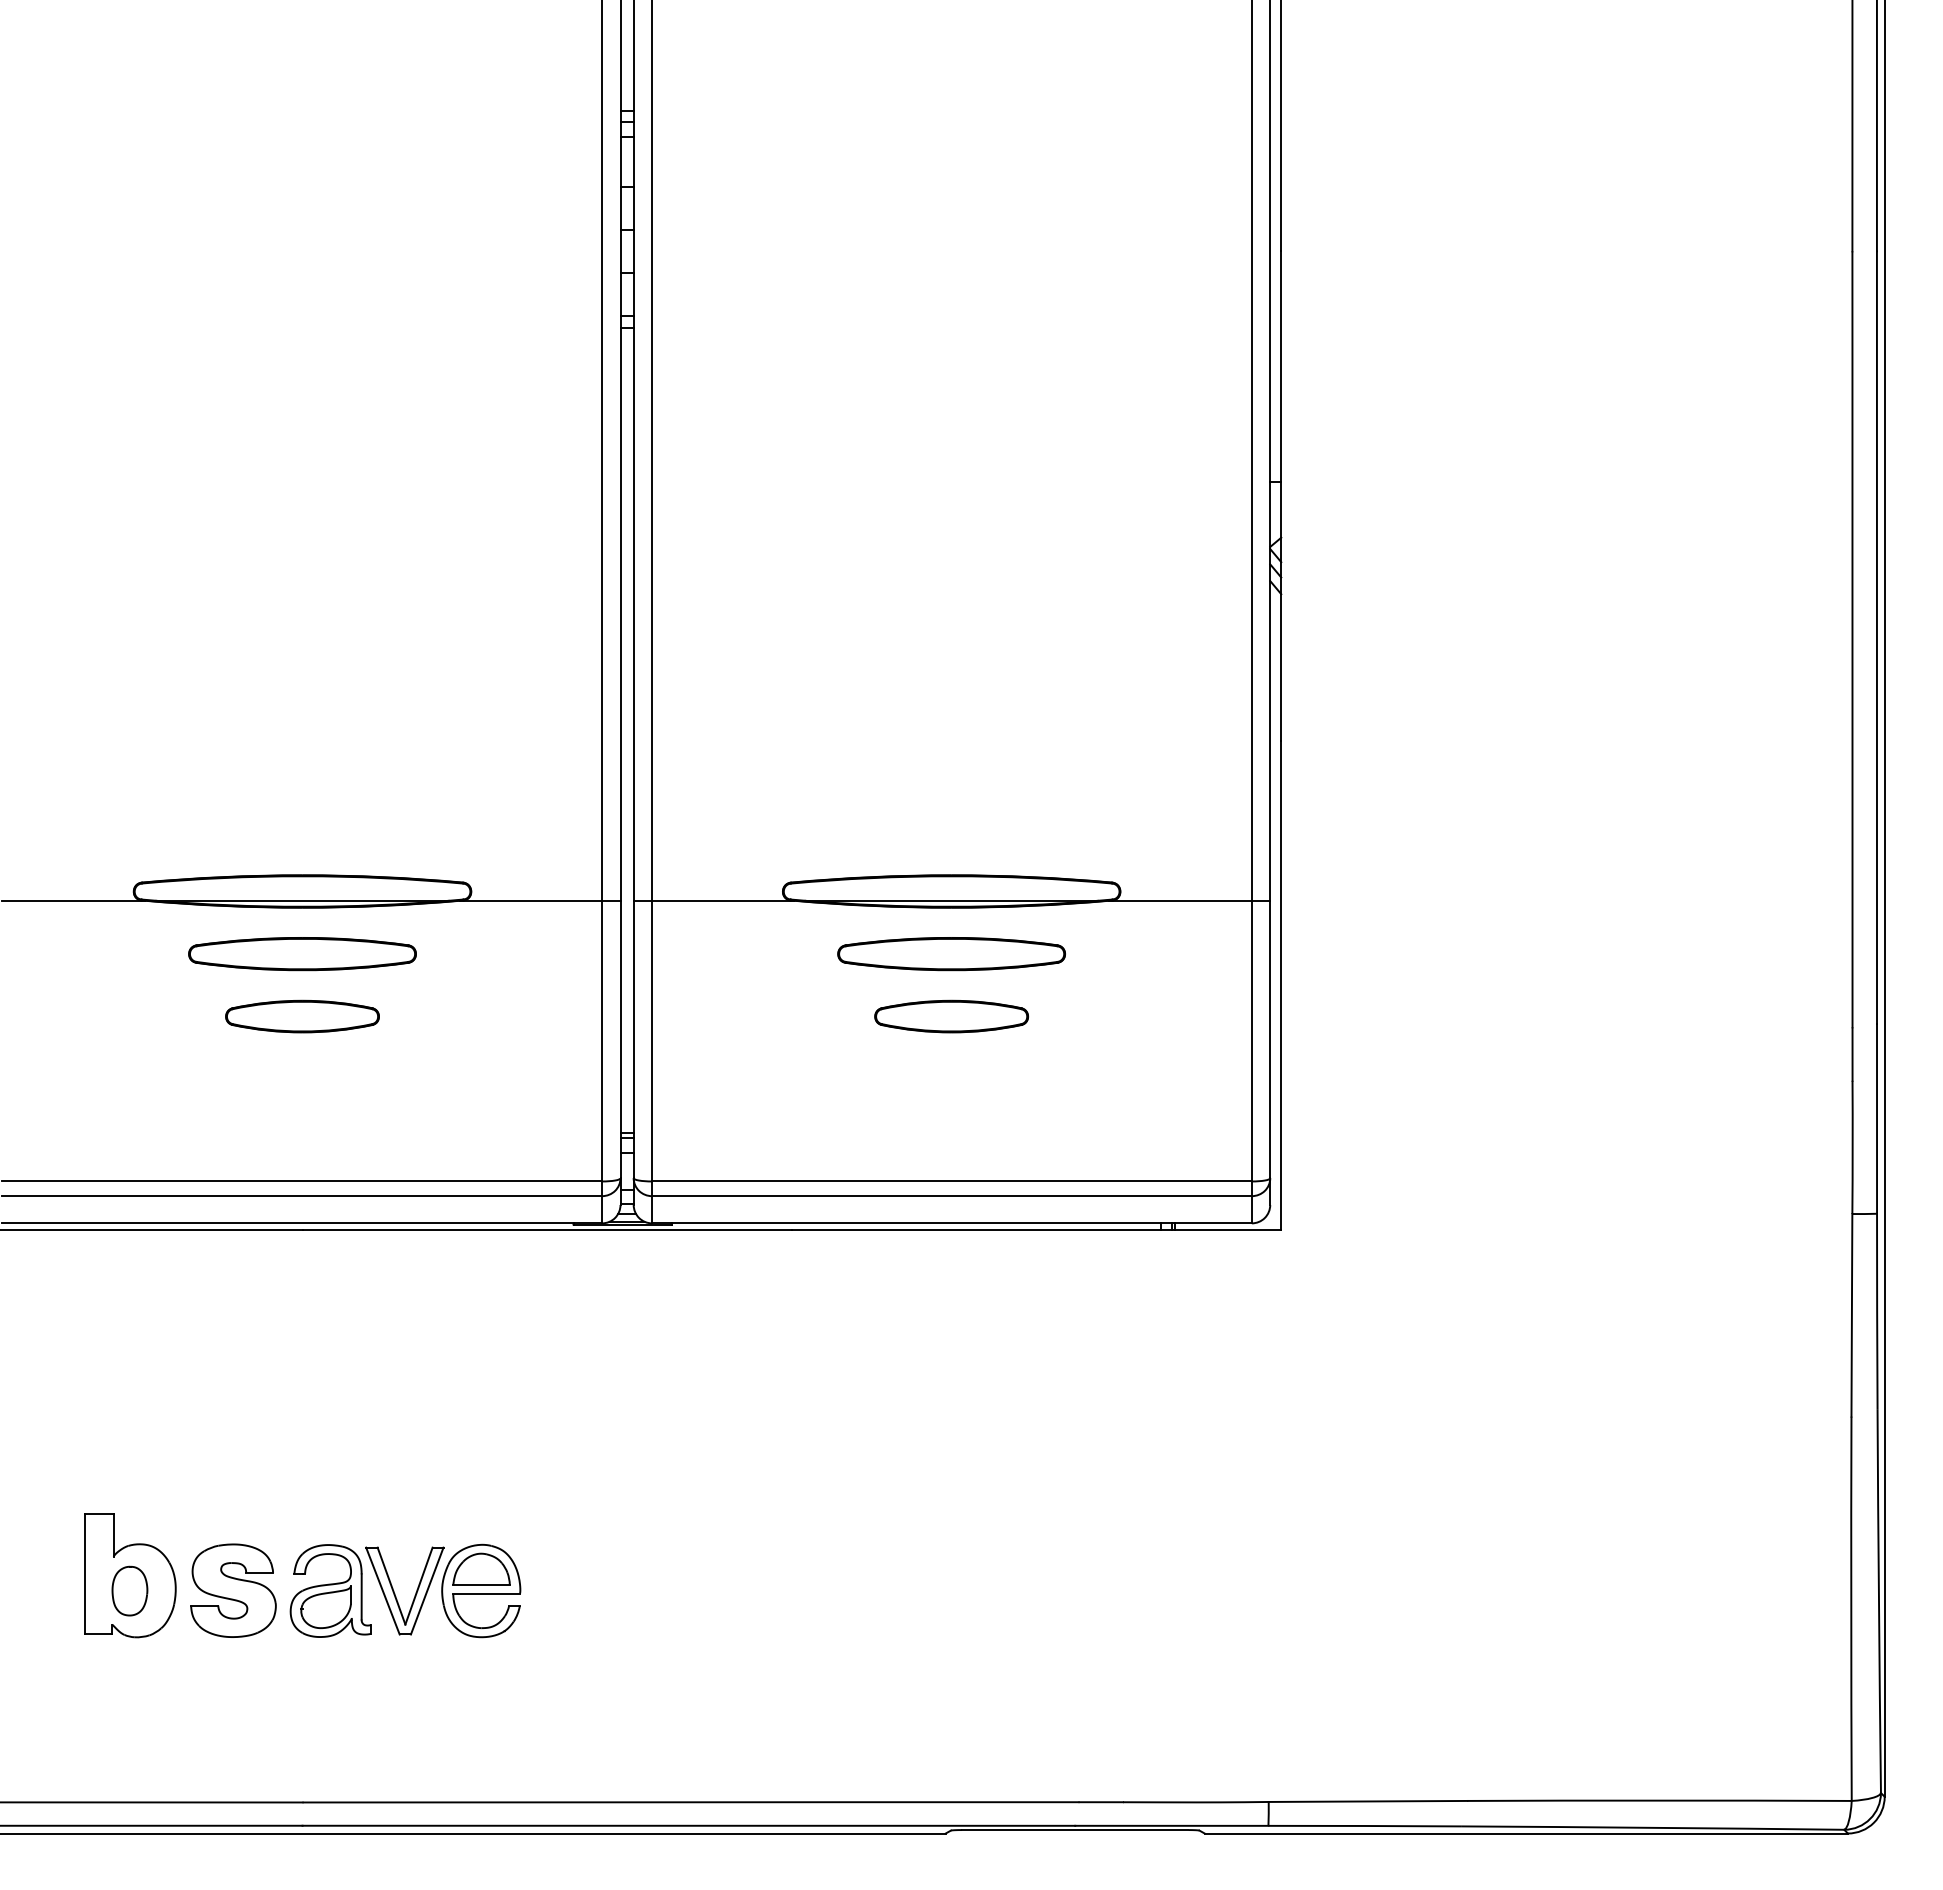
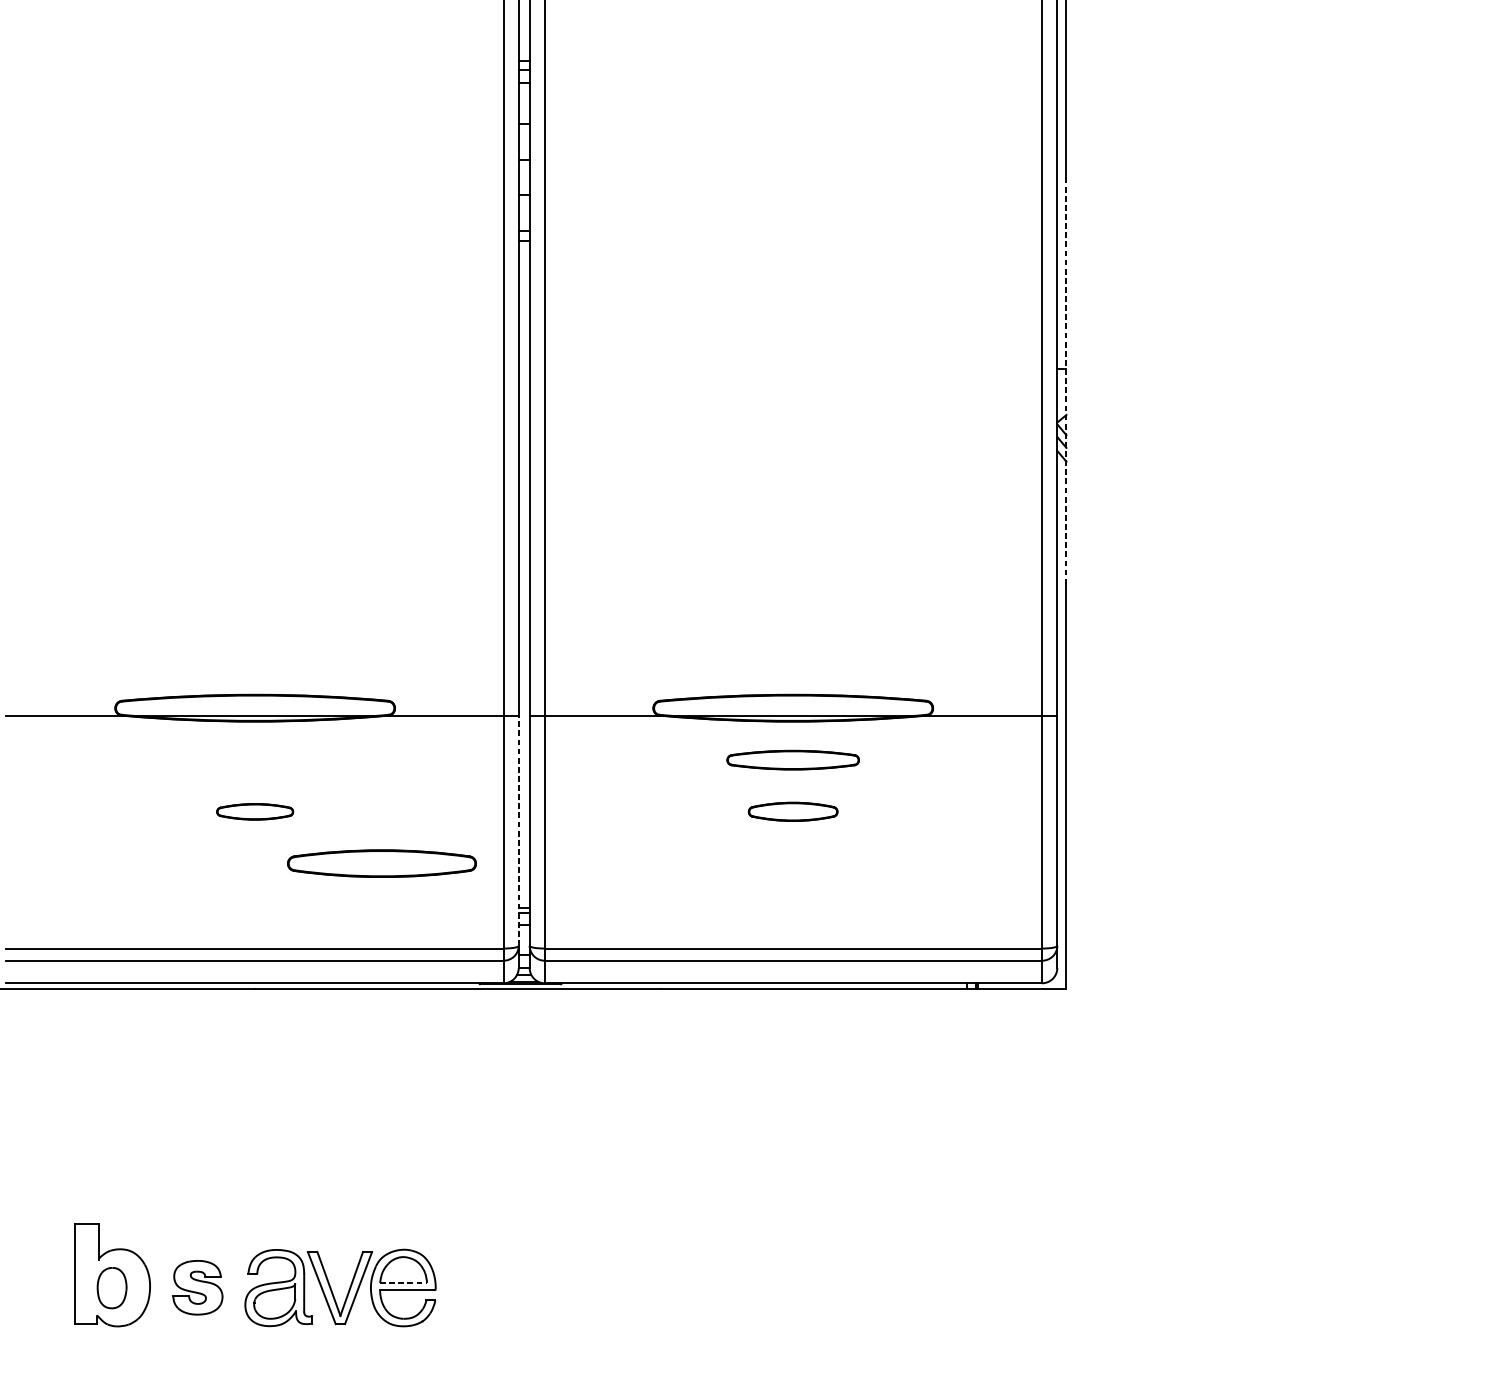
line: (1281, 496) -> (1066, 380), solid -> dashed
part: (302, 954) -> (381, 864), moved
part: (951, 954) -> (793, 760), size x0.7
part: (302, 1016) -> (255, 811), size x0.6
part: (951, 1016) -> (793, 811), size x0.7
line: (620, 1039) -> (518, 830), solid -> dashed
line: (482, 1585) -> (404, 1283), solid -> dashed
part: (233, 1590) -> (197, 1287), size x0.7

